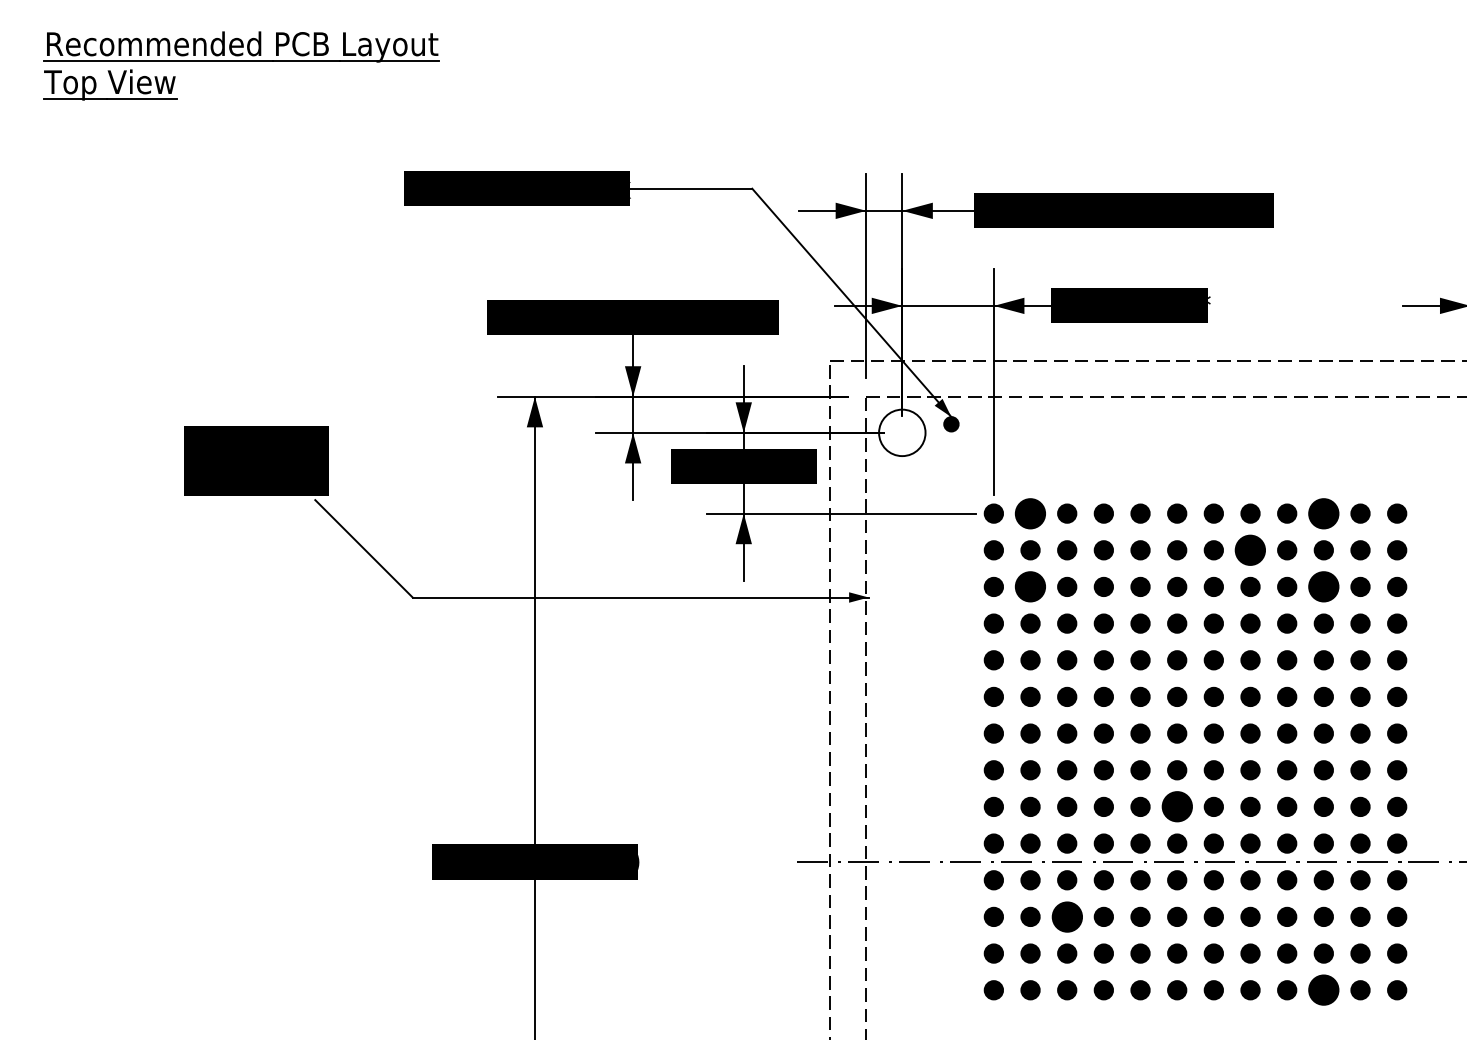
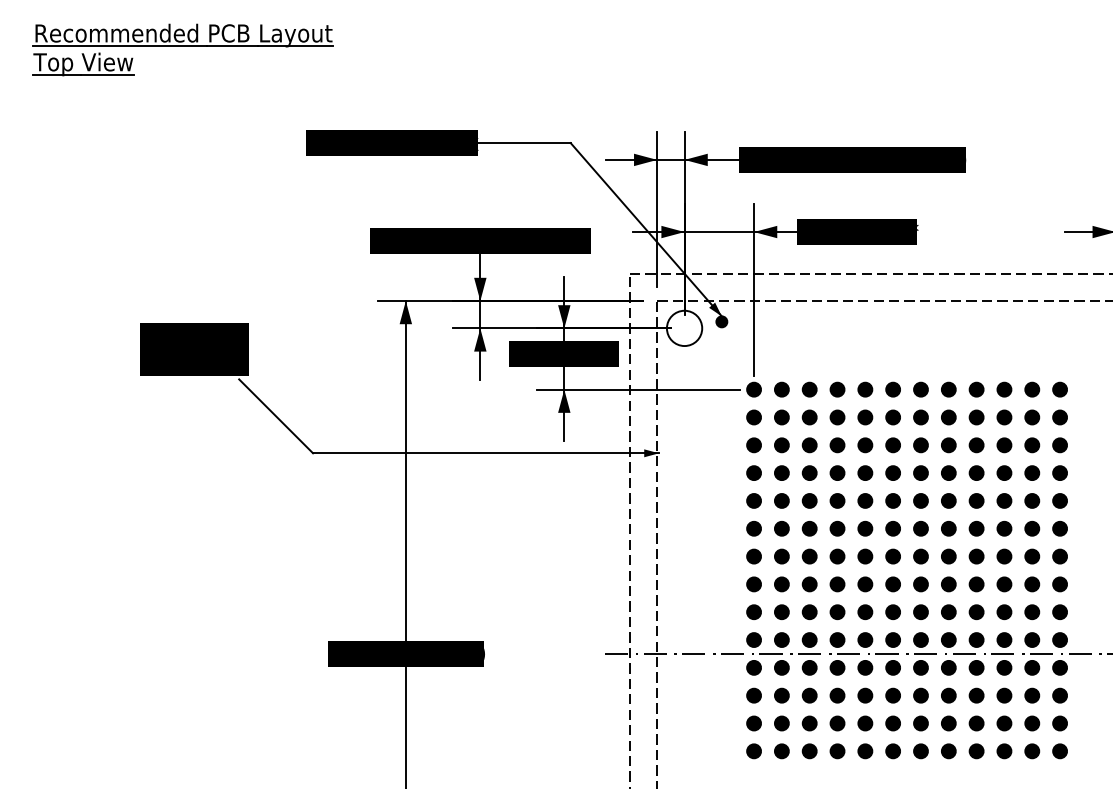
part: (1030, 513) -> (781, 389), size x0.62
part: (1323, 513) -> (1004, 389), size x0.62
part: (1250, 550) -> (948, 417), size x0.62
part: (1030, 587) -> (781, 445), size x0.62
part: (1323, 587) -> (1004, 445), size x0.62
part: (1176, 807) -> (892, 612), size x0.62
part: (1066, 916) -> (809, 695), size x0.62
part: (1323, 990) -> (1004, 751), size x0.62

